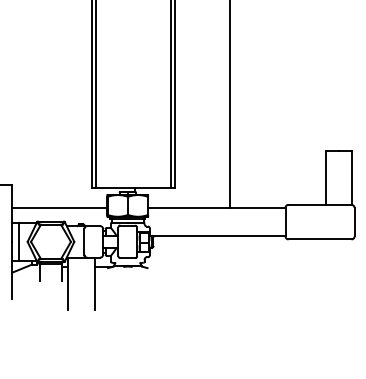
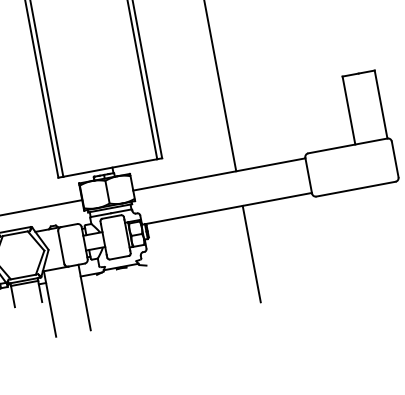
line: (230, 273) -> (251, 252), added

